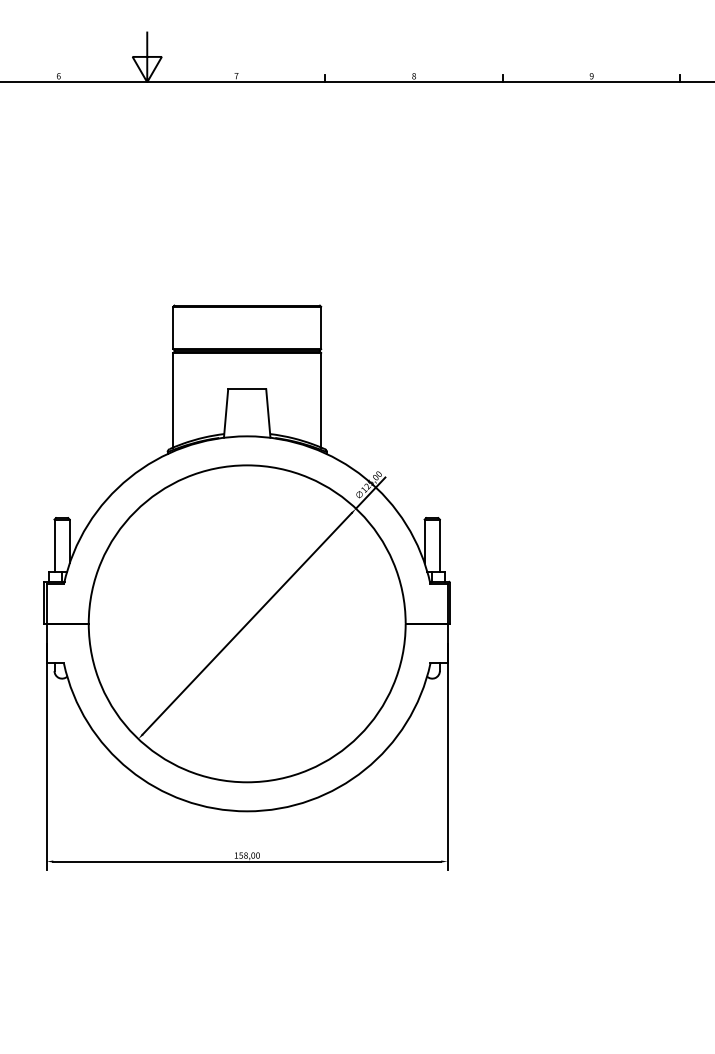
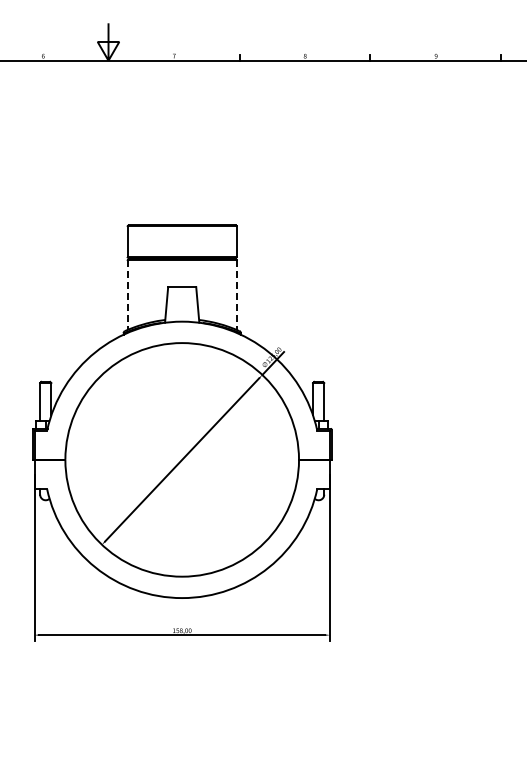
line: (173, 400) -> (127, 295), solid -> dashed
line: (320, 400) -> (236, 295), solid -> dashed

